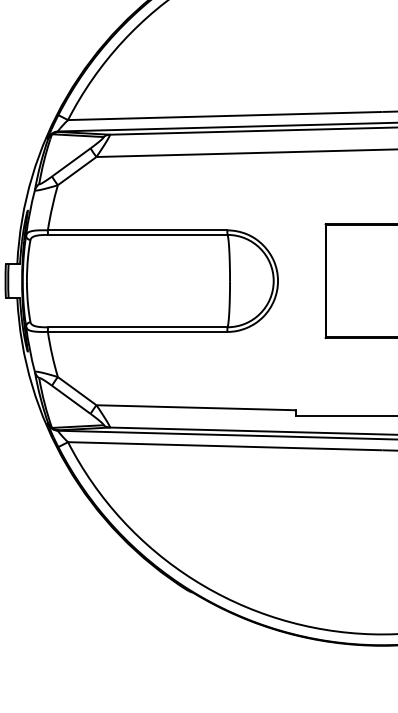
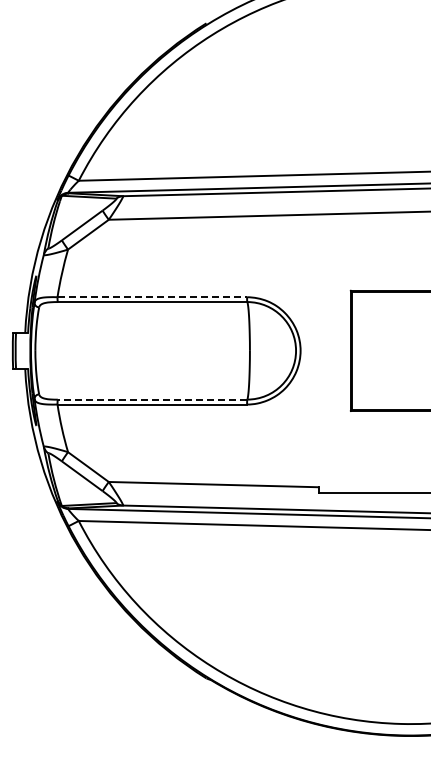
line: (137, 230) -> (152, 297), solid -> dashed
line: (137, 327) -> (152, 399), solid -> dashed

